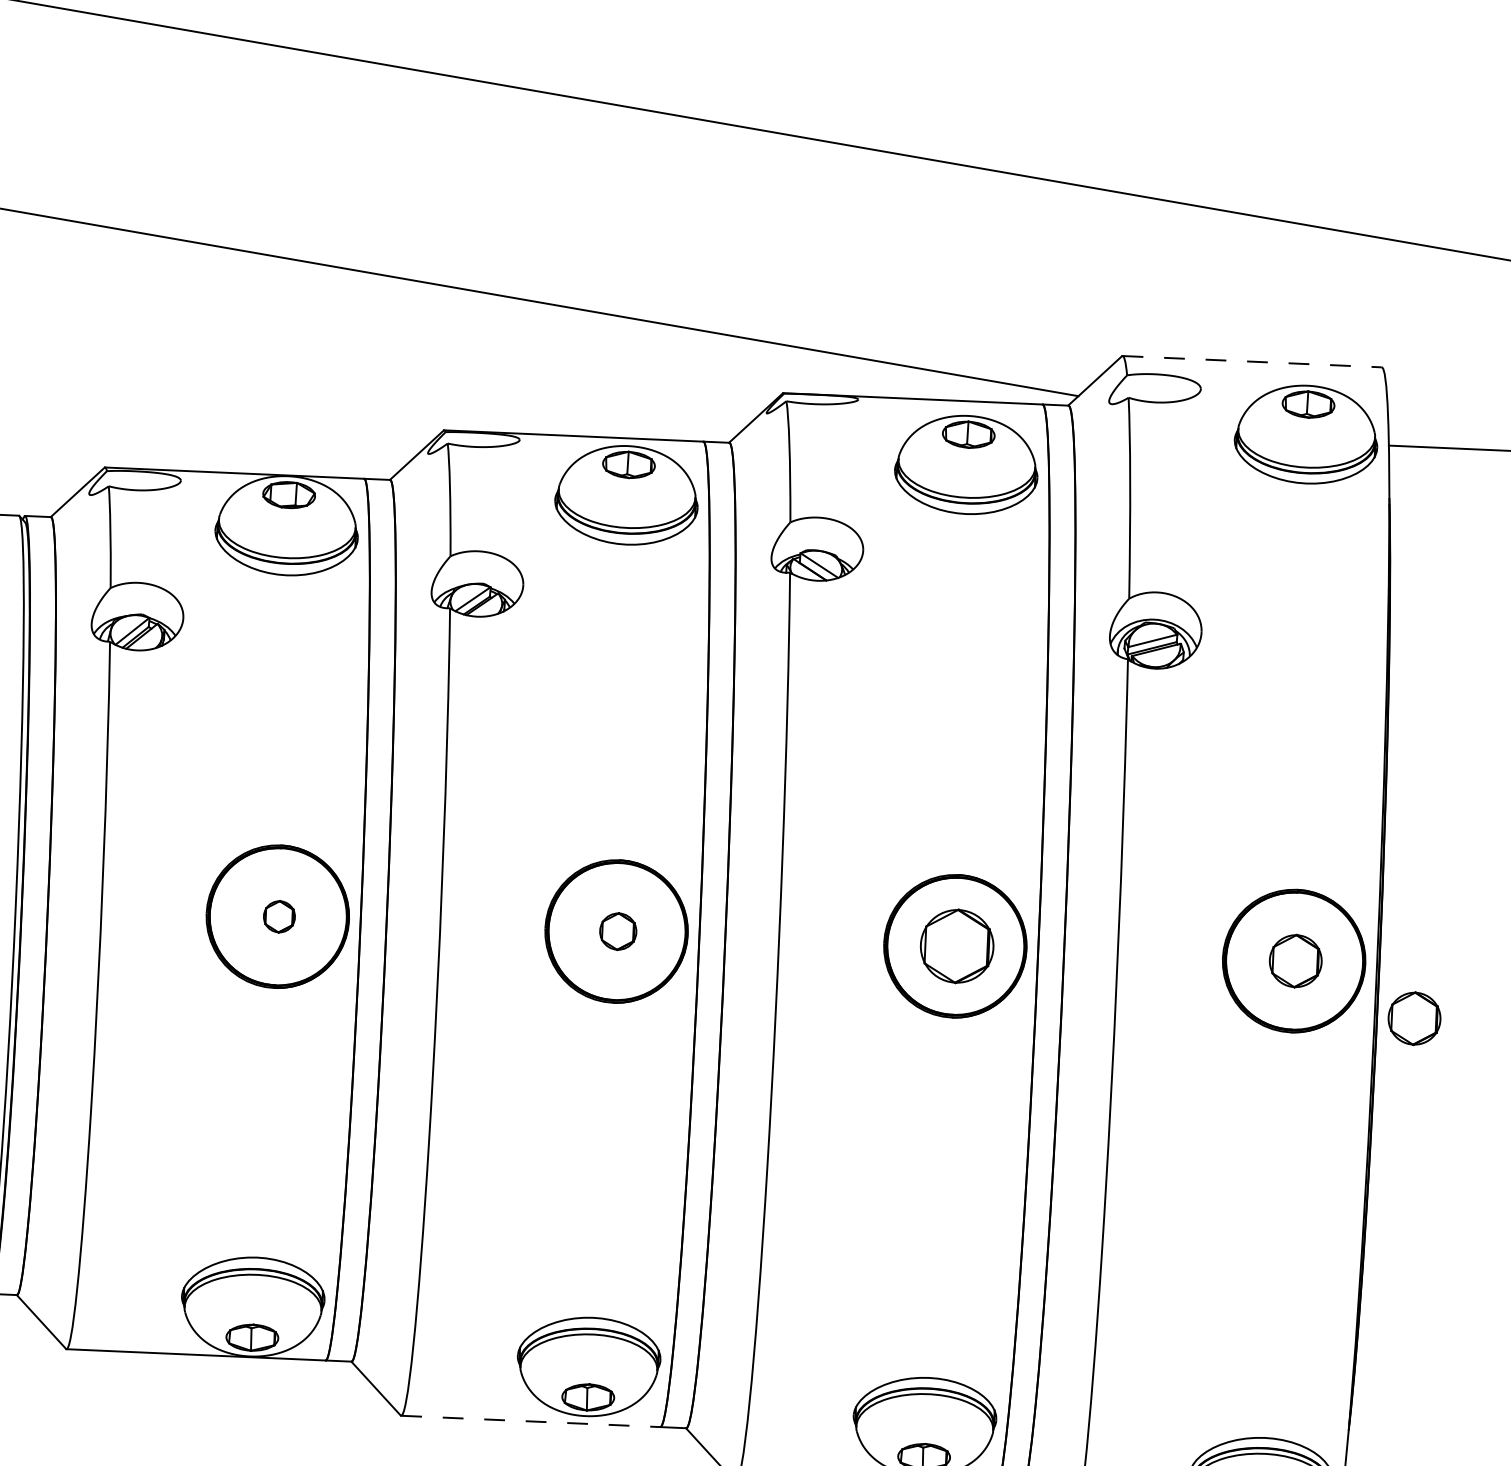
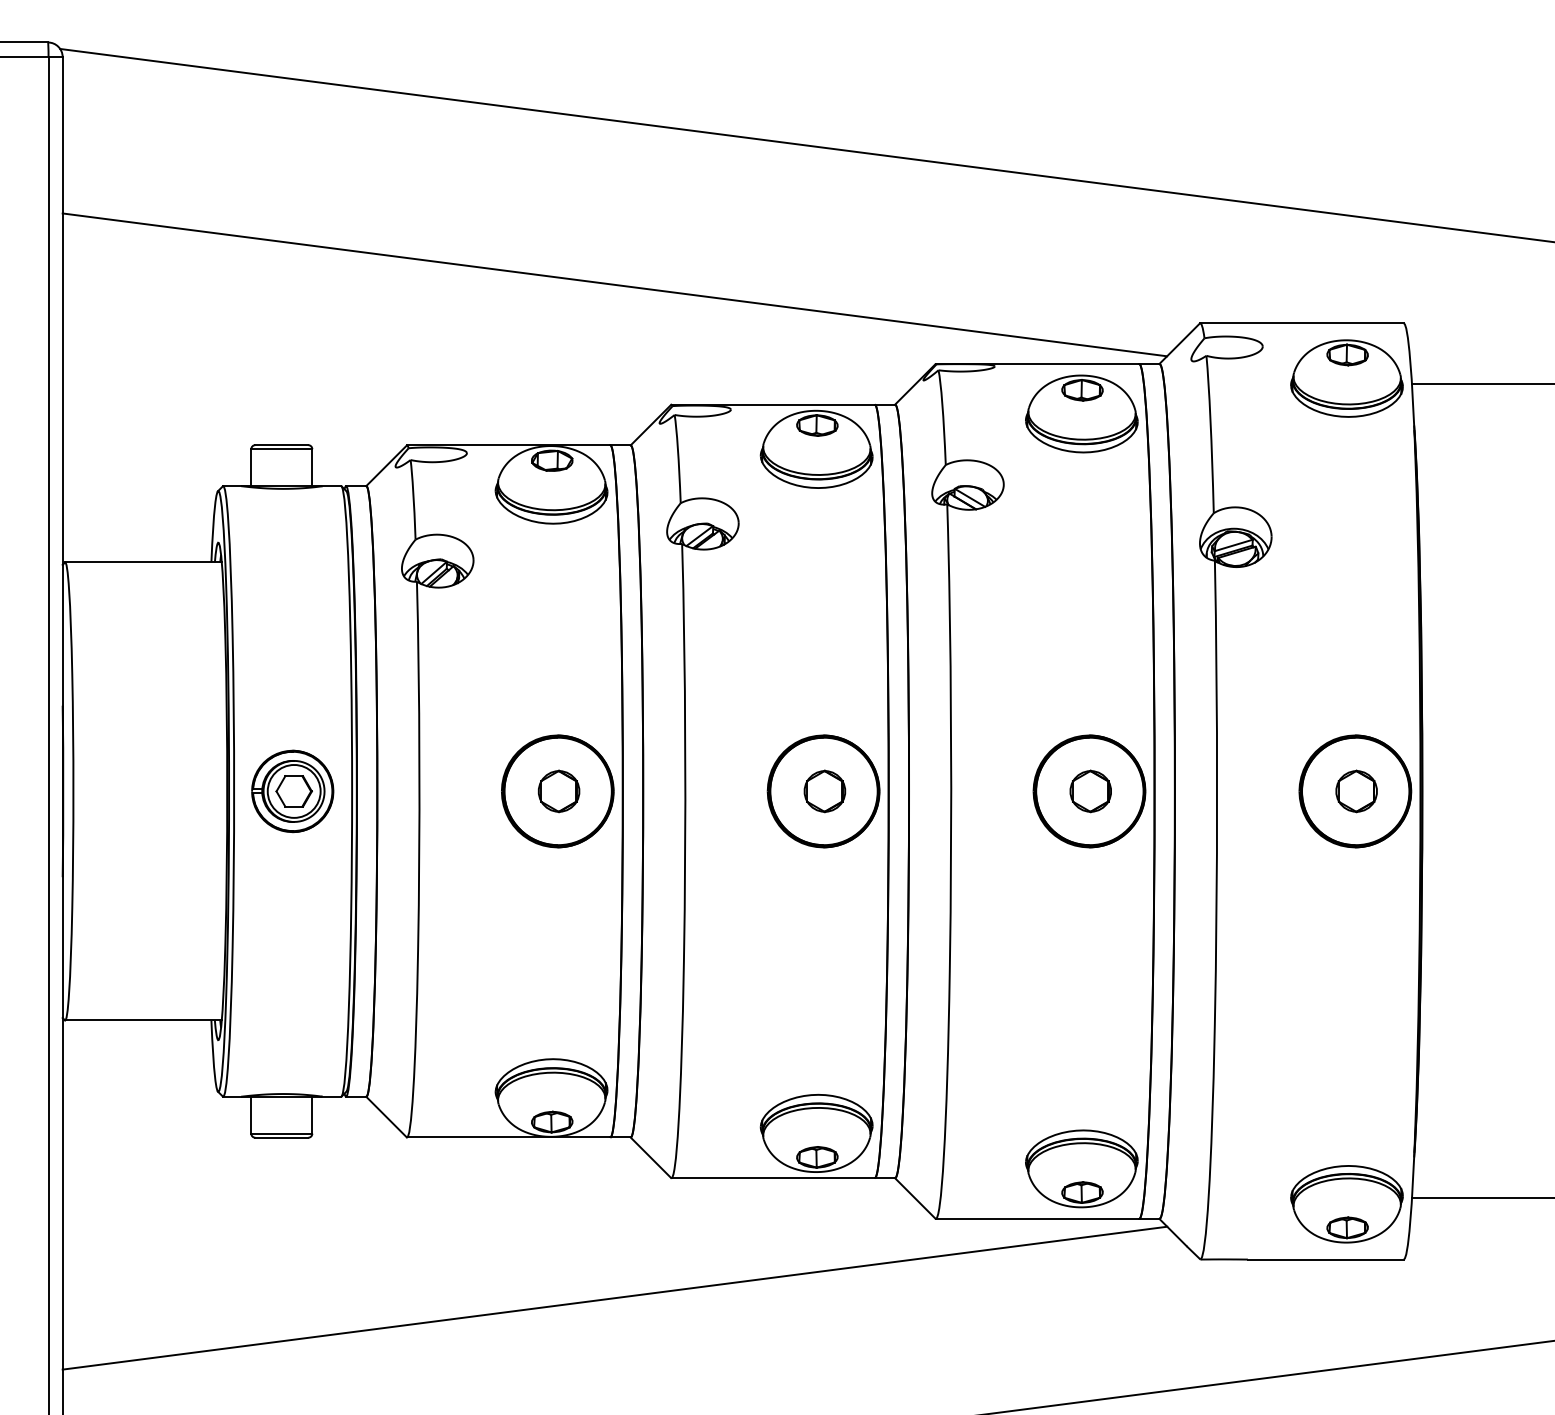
line: (1252, 361) -> (1302, 323), dashed -> solid
part: (278, 916) -> (558, 791), size x1.67
part: (617, 931) -> (824, 791), size x1.43
part: (956, 946) -> (1090, 791), size x0.71
part: (1414, 1018) -> (1451, 832), removed
line: (531, 1421) -> (773, 1178), dashed -> solid

